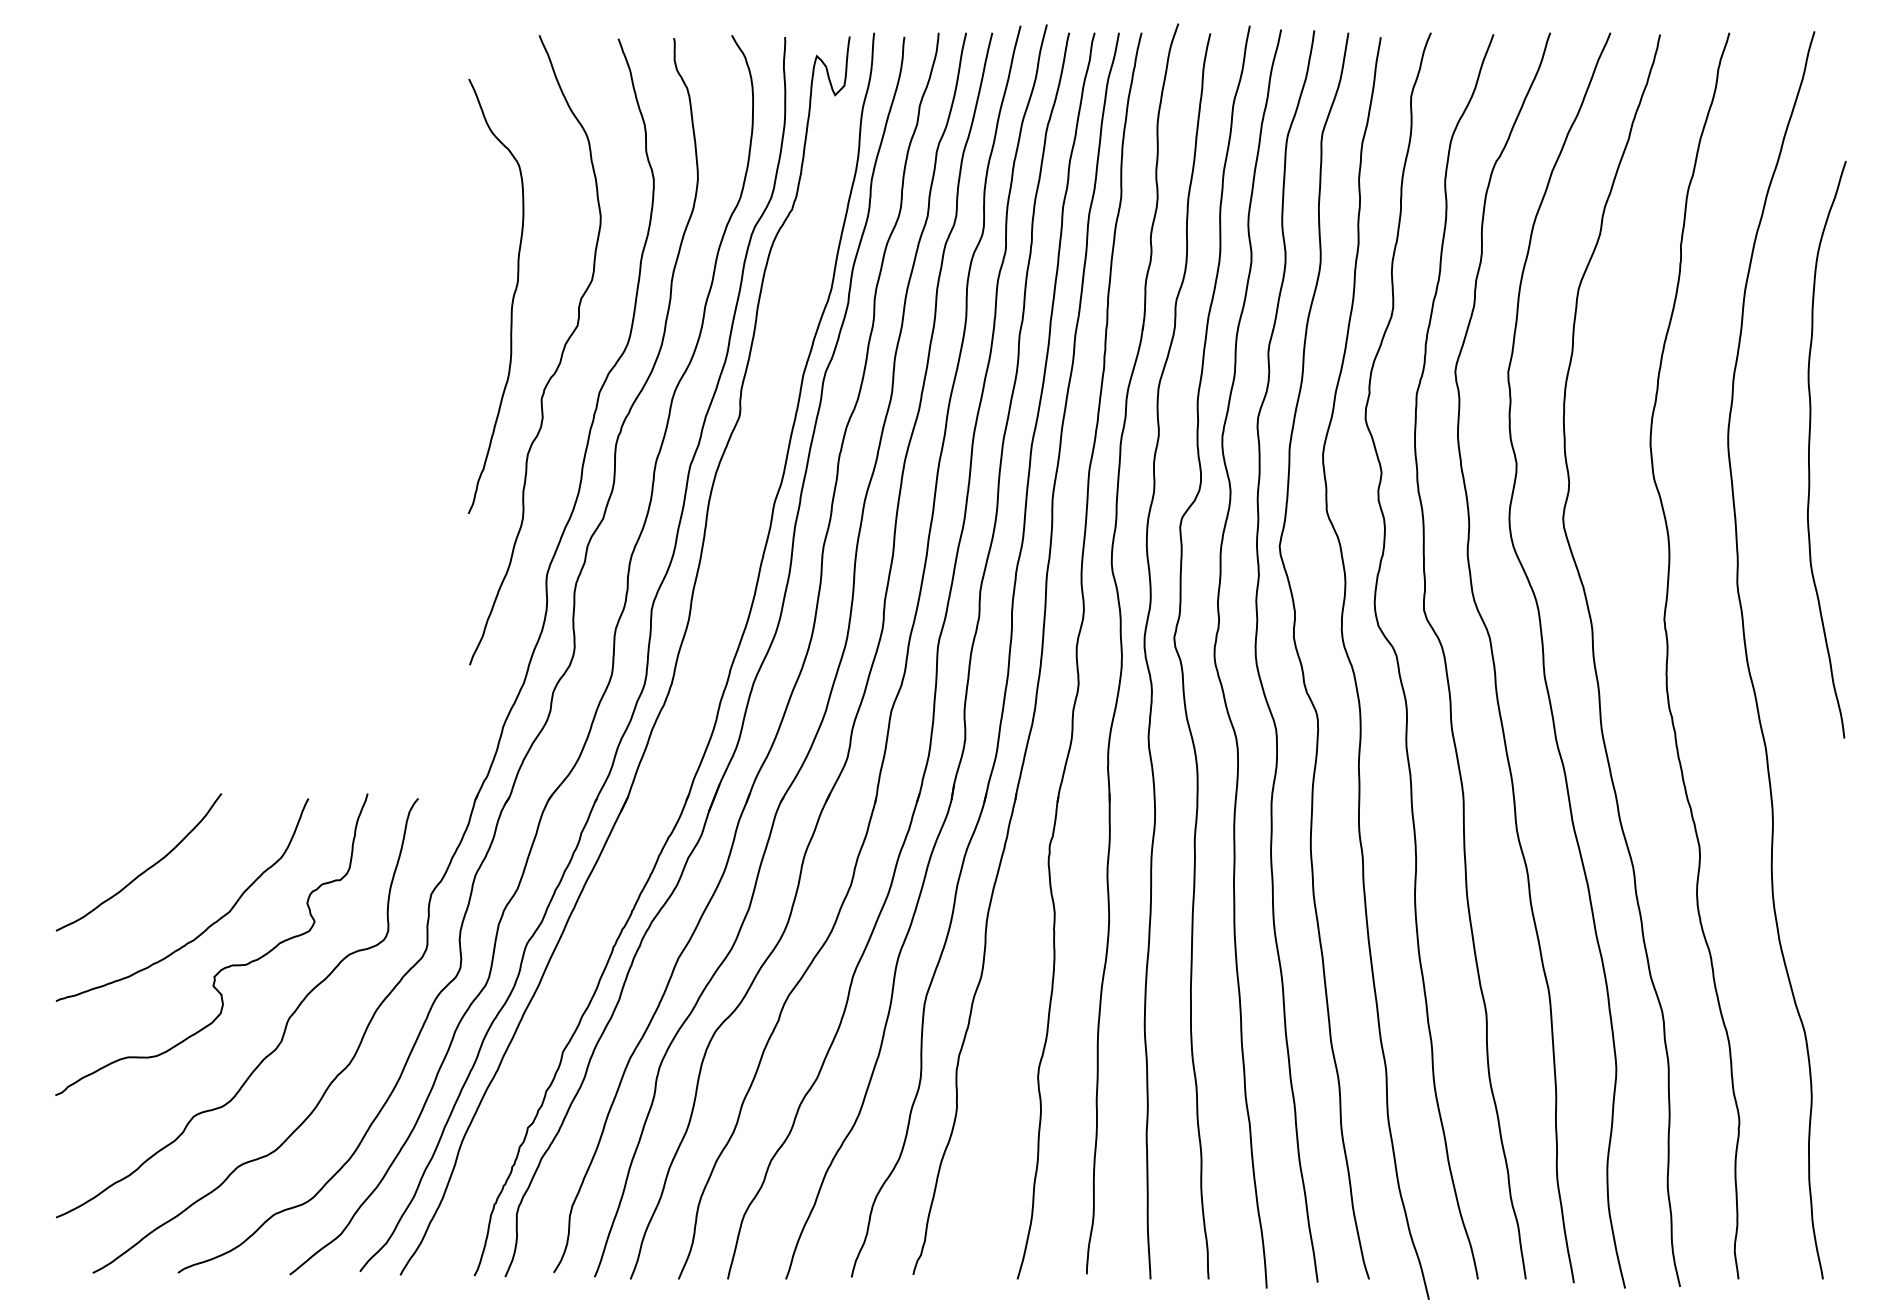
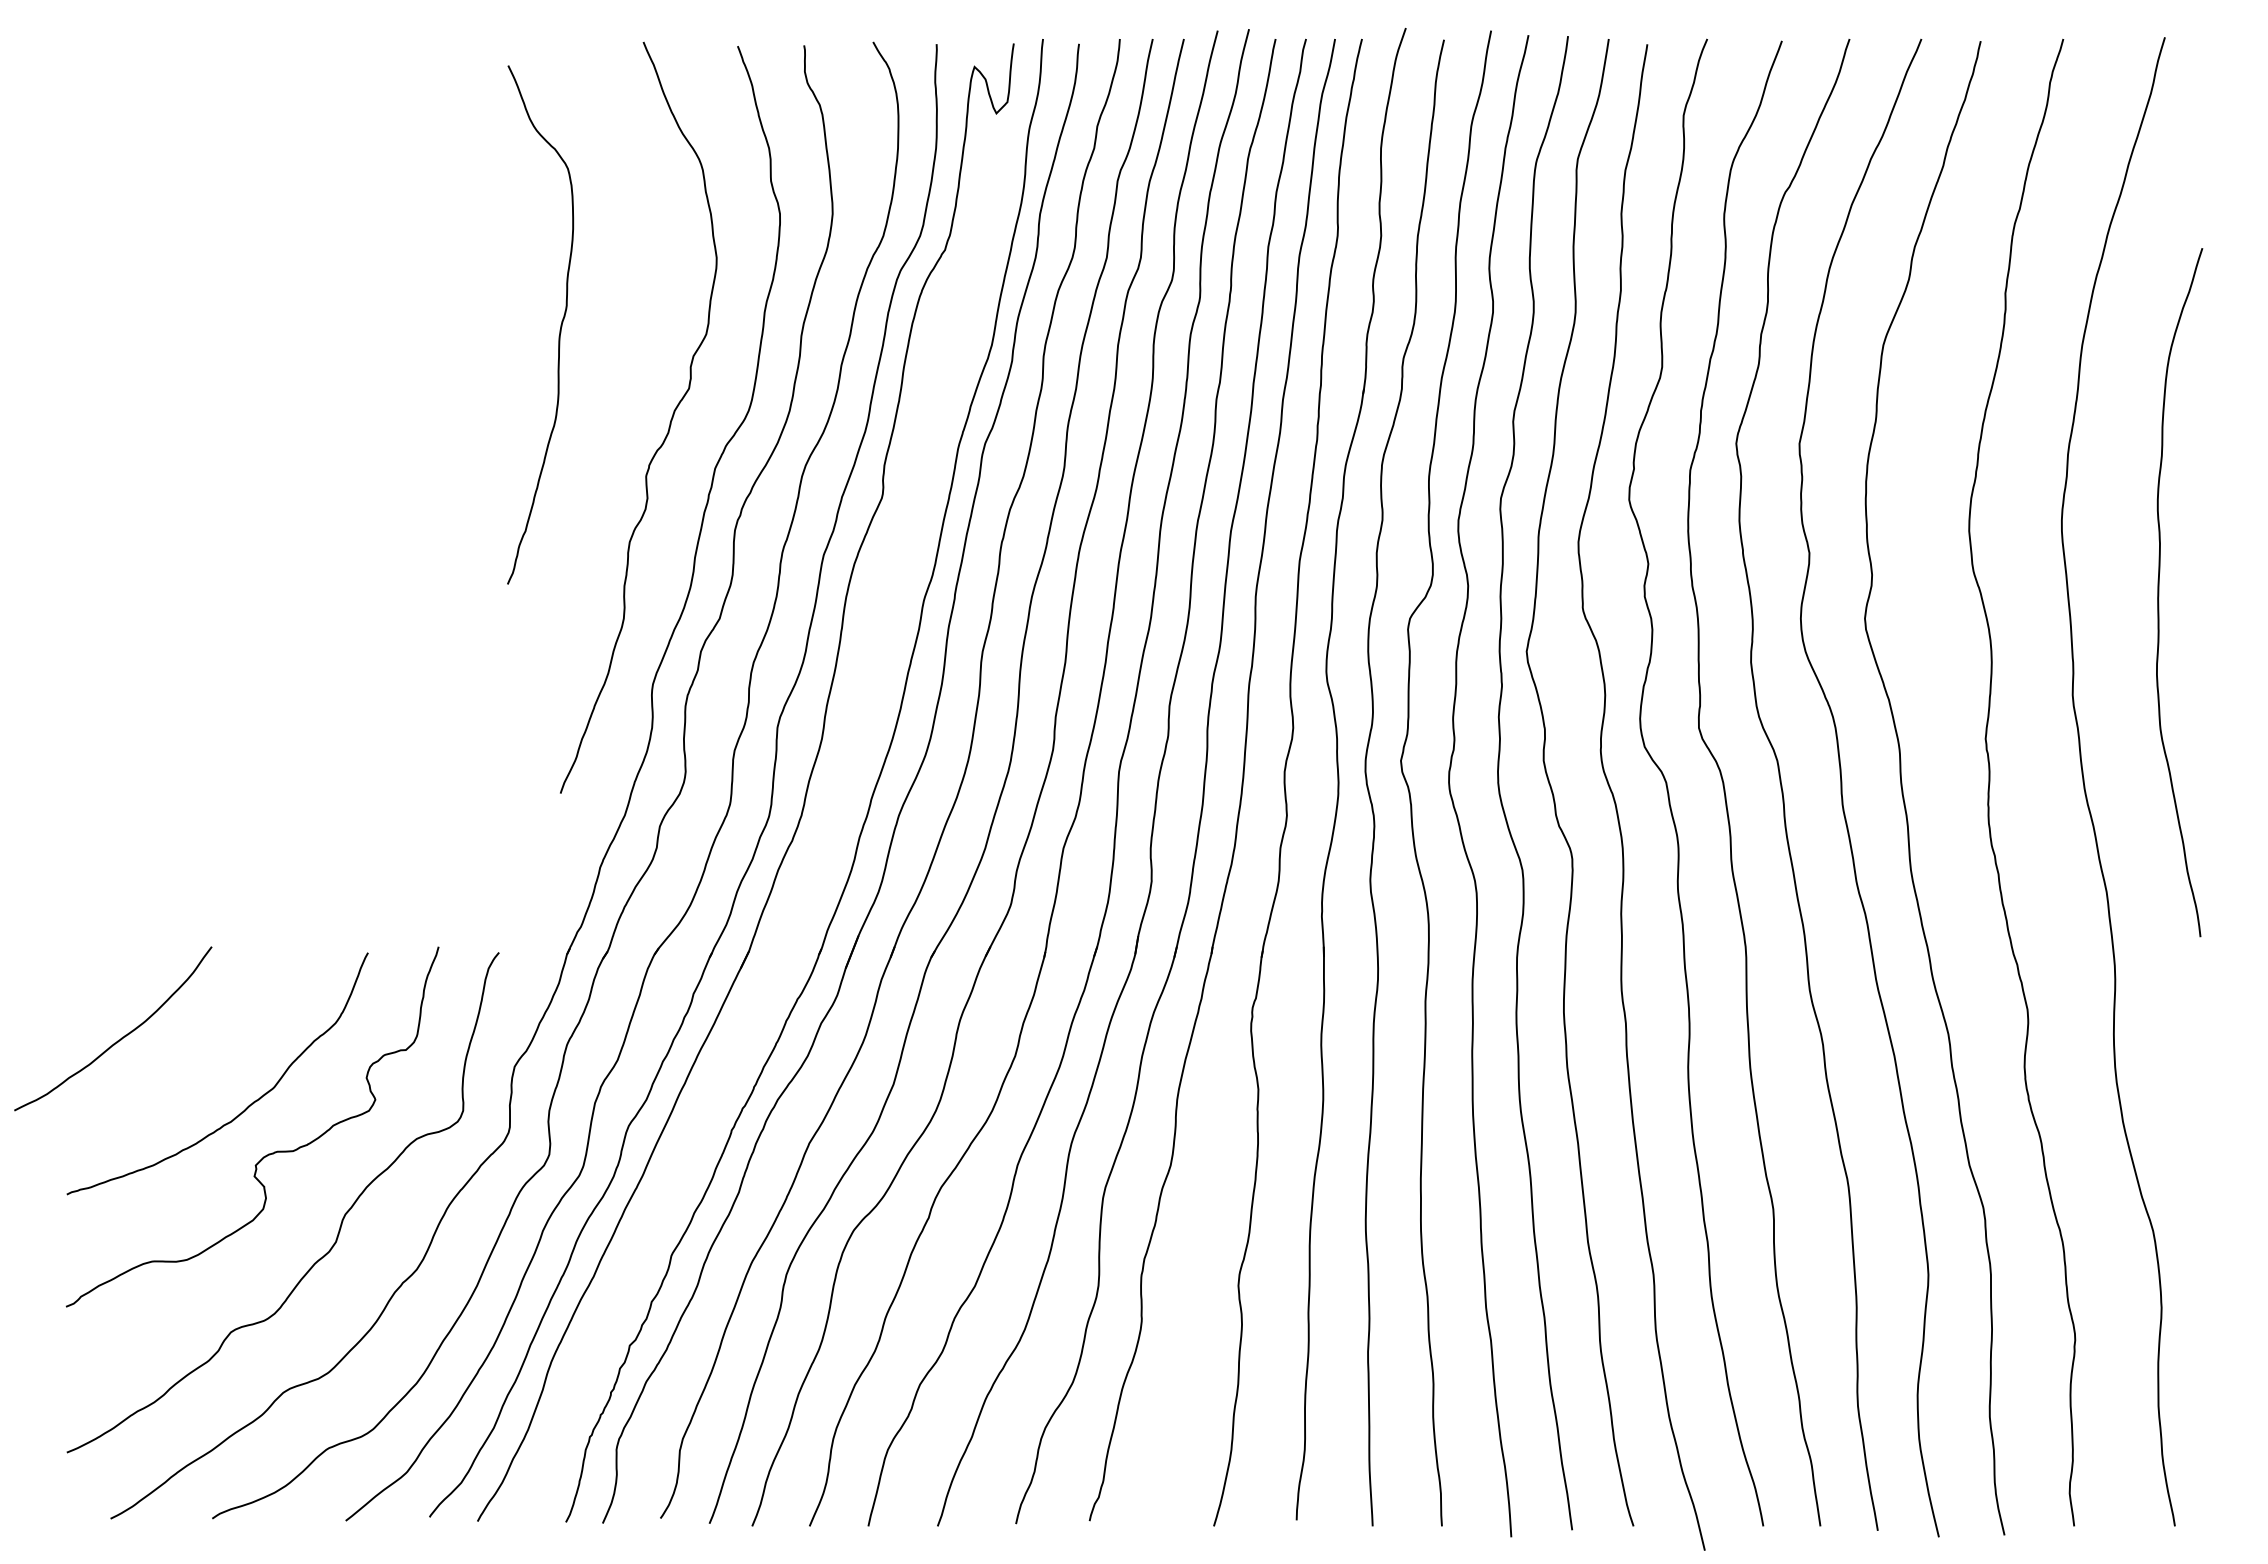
curve: (512, 296) -> (560, 325), moved
curve: (1810, 444) -> (2160, 586), moved
curve: (145, 869) -> (121, 1037), moved

